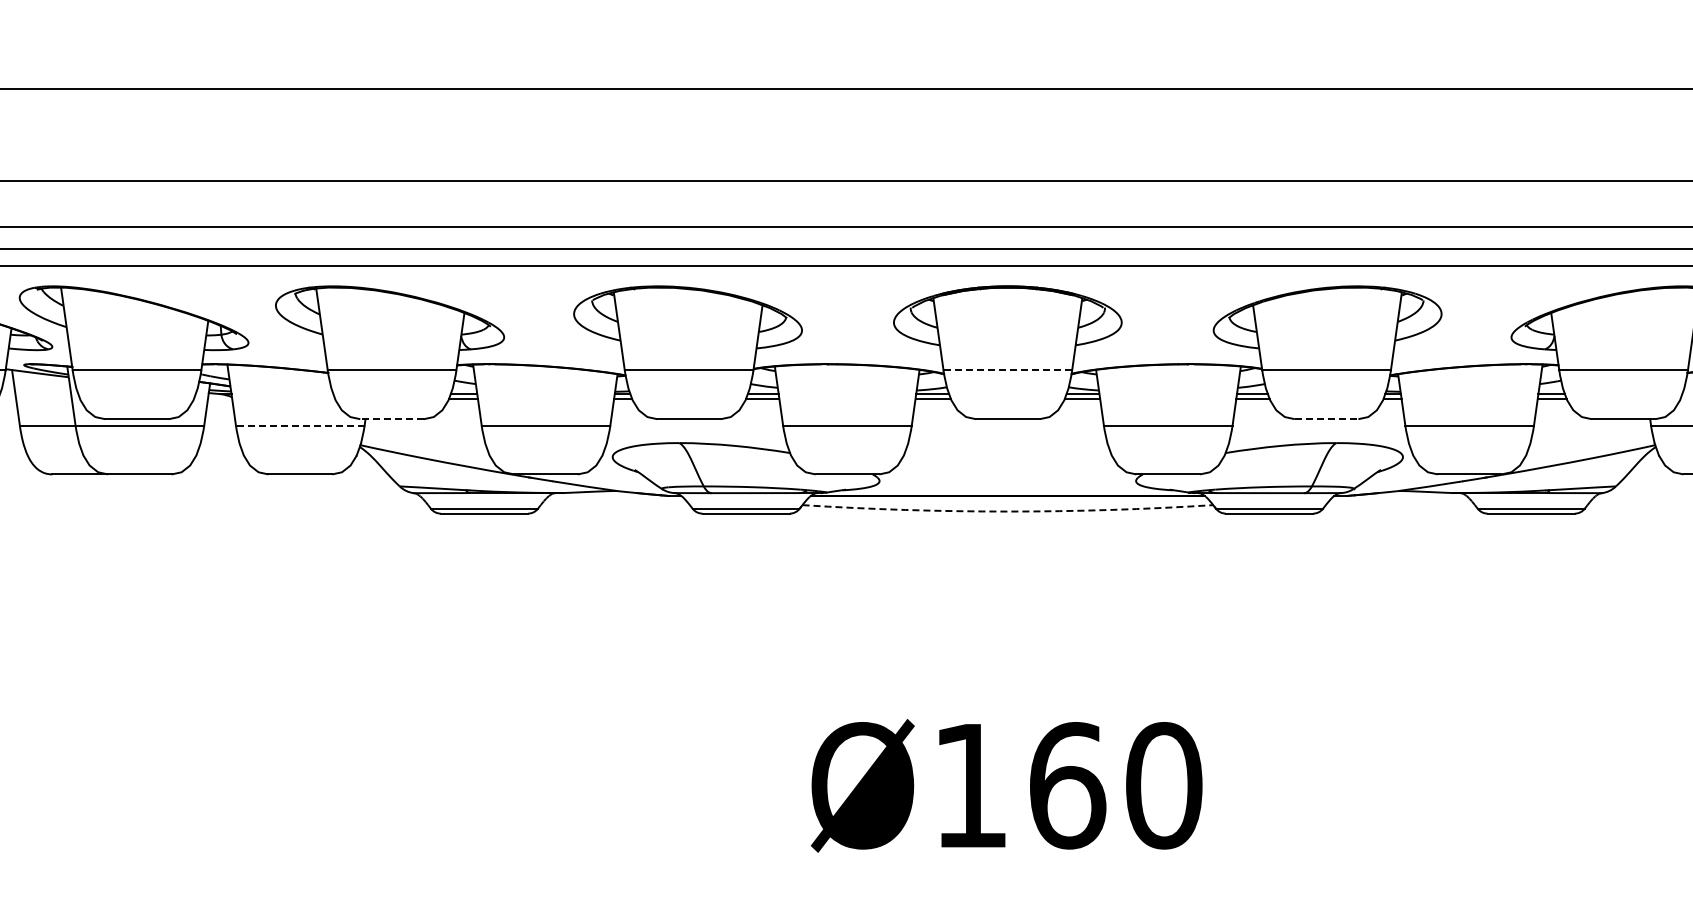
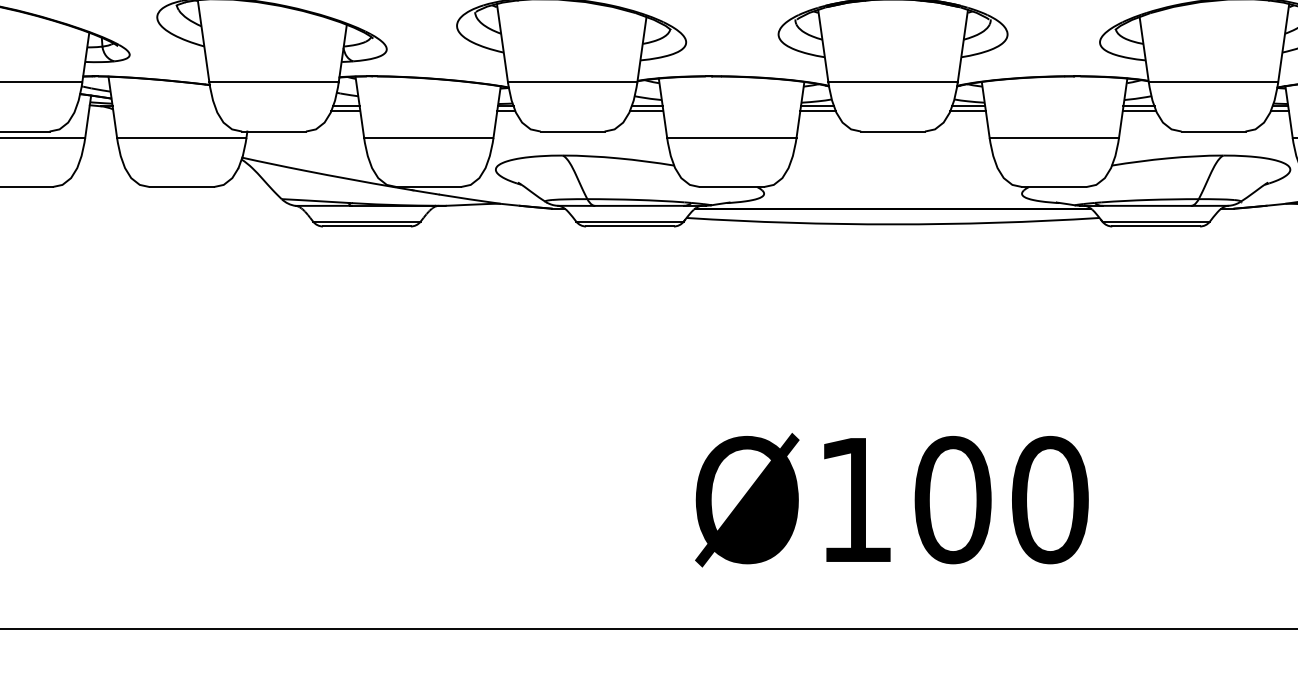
line: (1008, 370) -> (893, 82), dashed -> solid
line: (392, 419) -> (274, 131), dashed -> solid
line: (1326, 419) -> (1213, 131), dashed -> solid
line: (299, 425) -> (180, 137), dashed -> solid
arc: (1007, 511) -> (892, 224), dashed -> solid
text: (1067, 785) -> (953, 499), Ø160 -> Ø100

